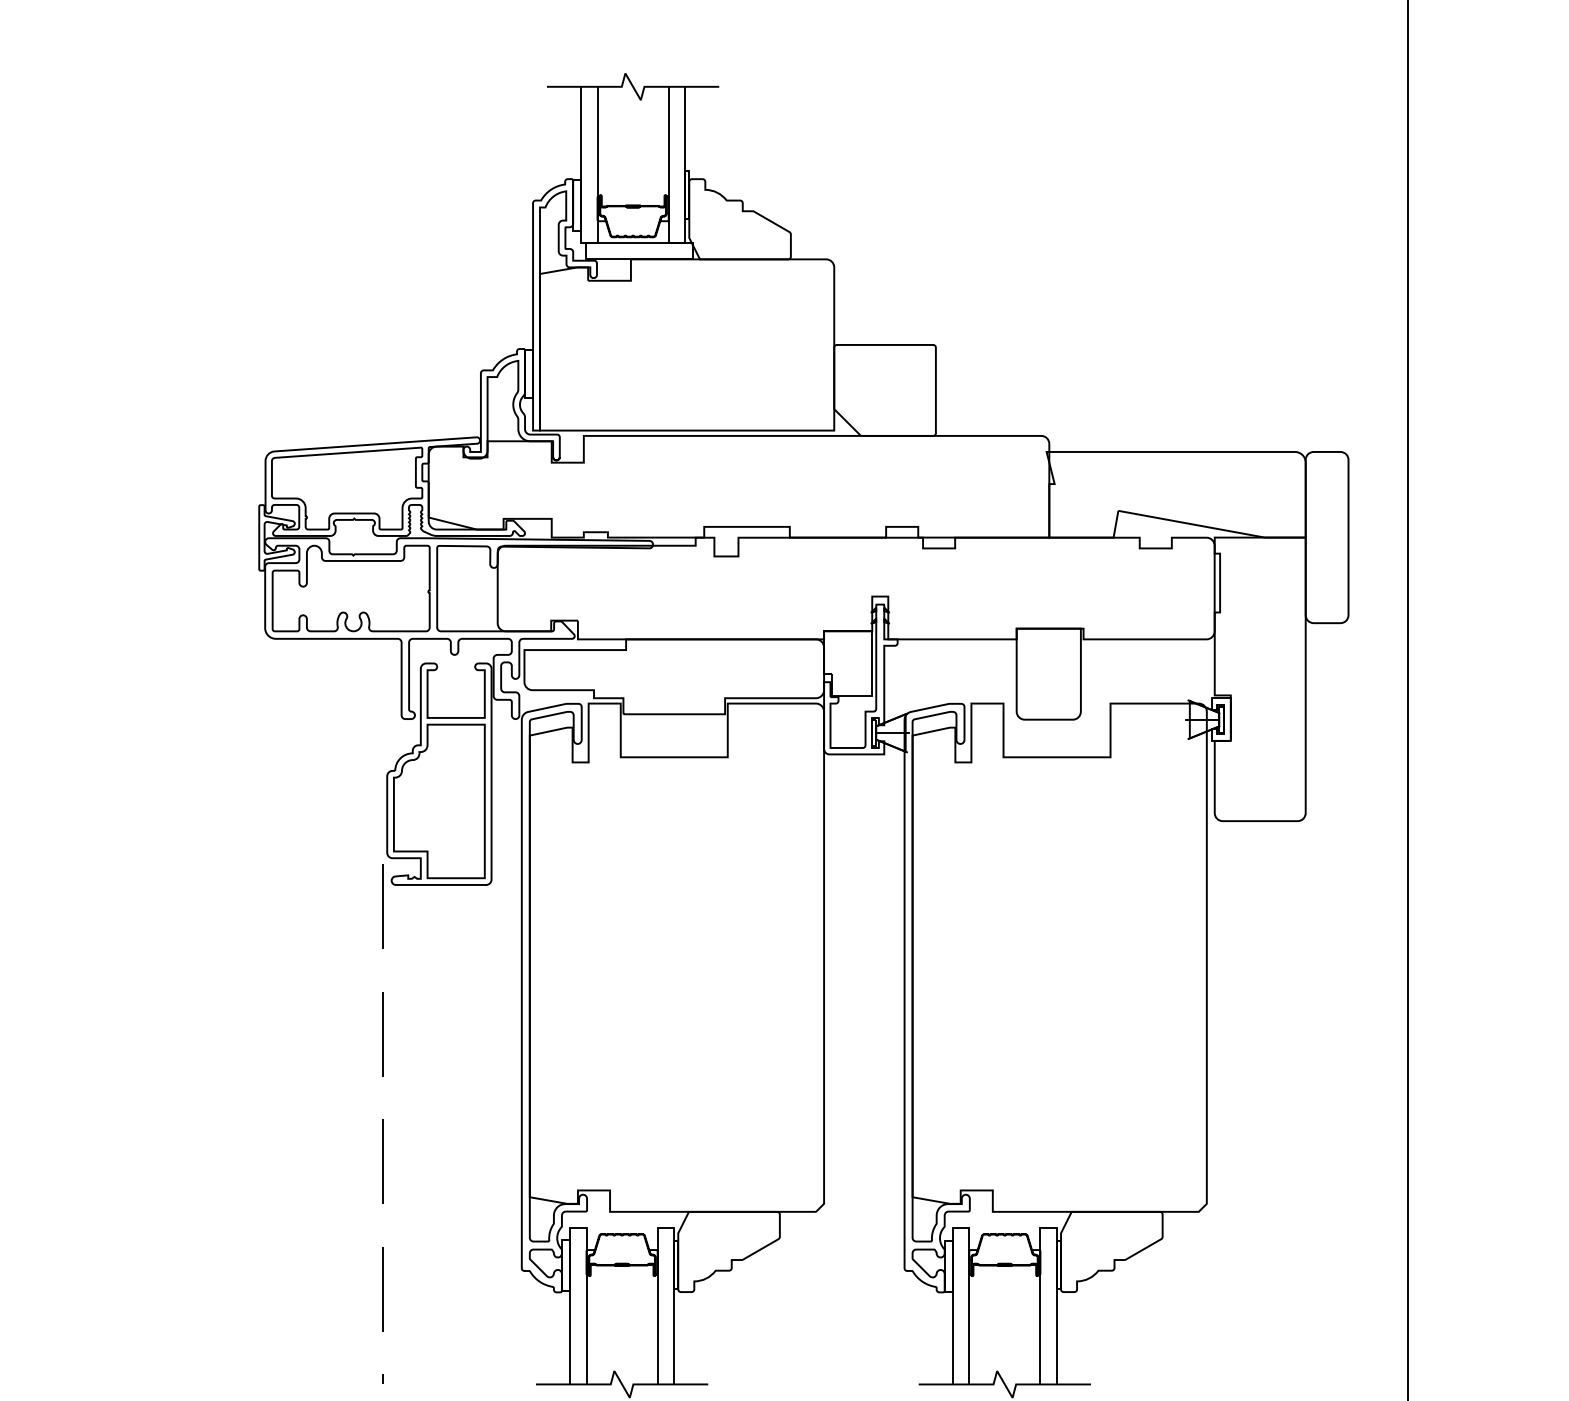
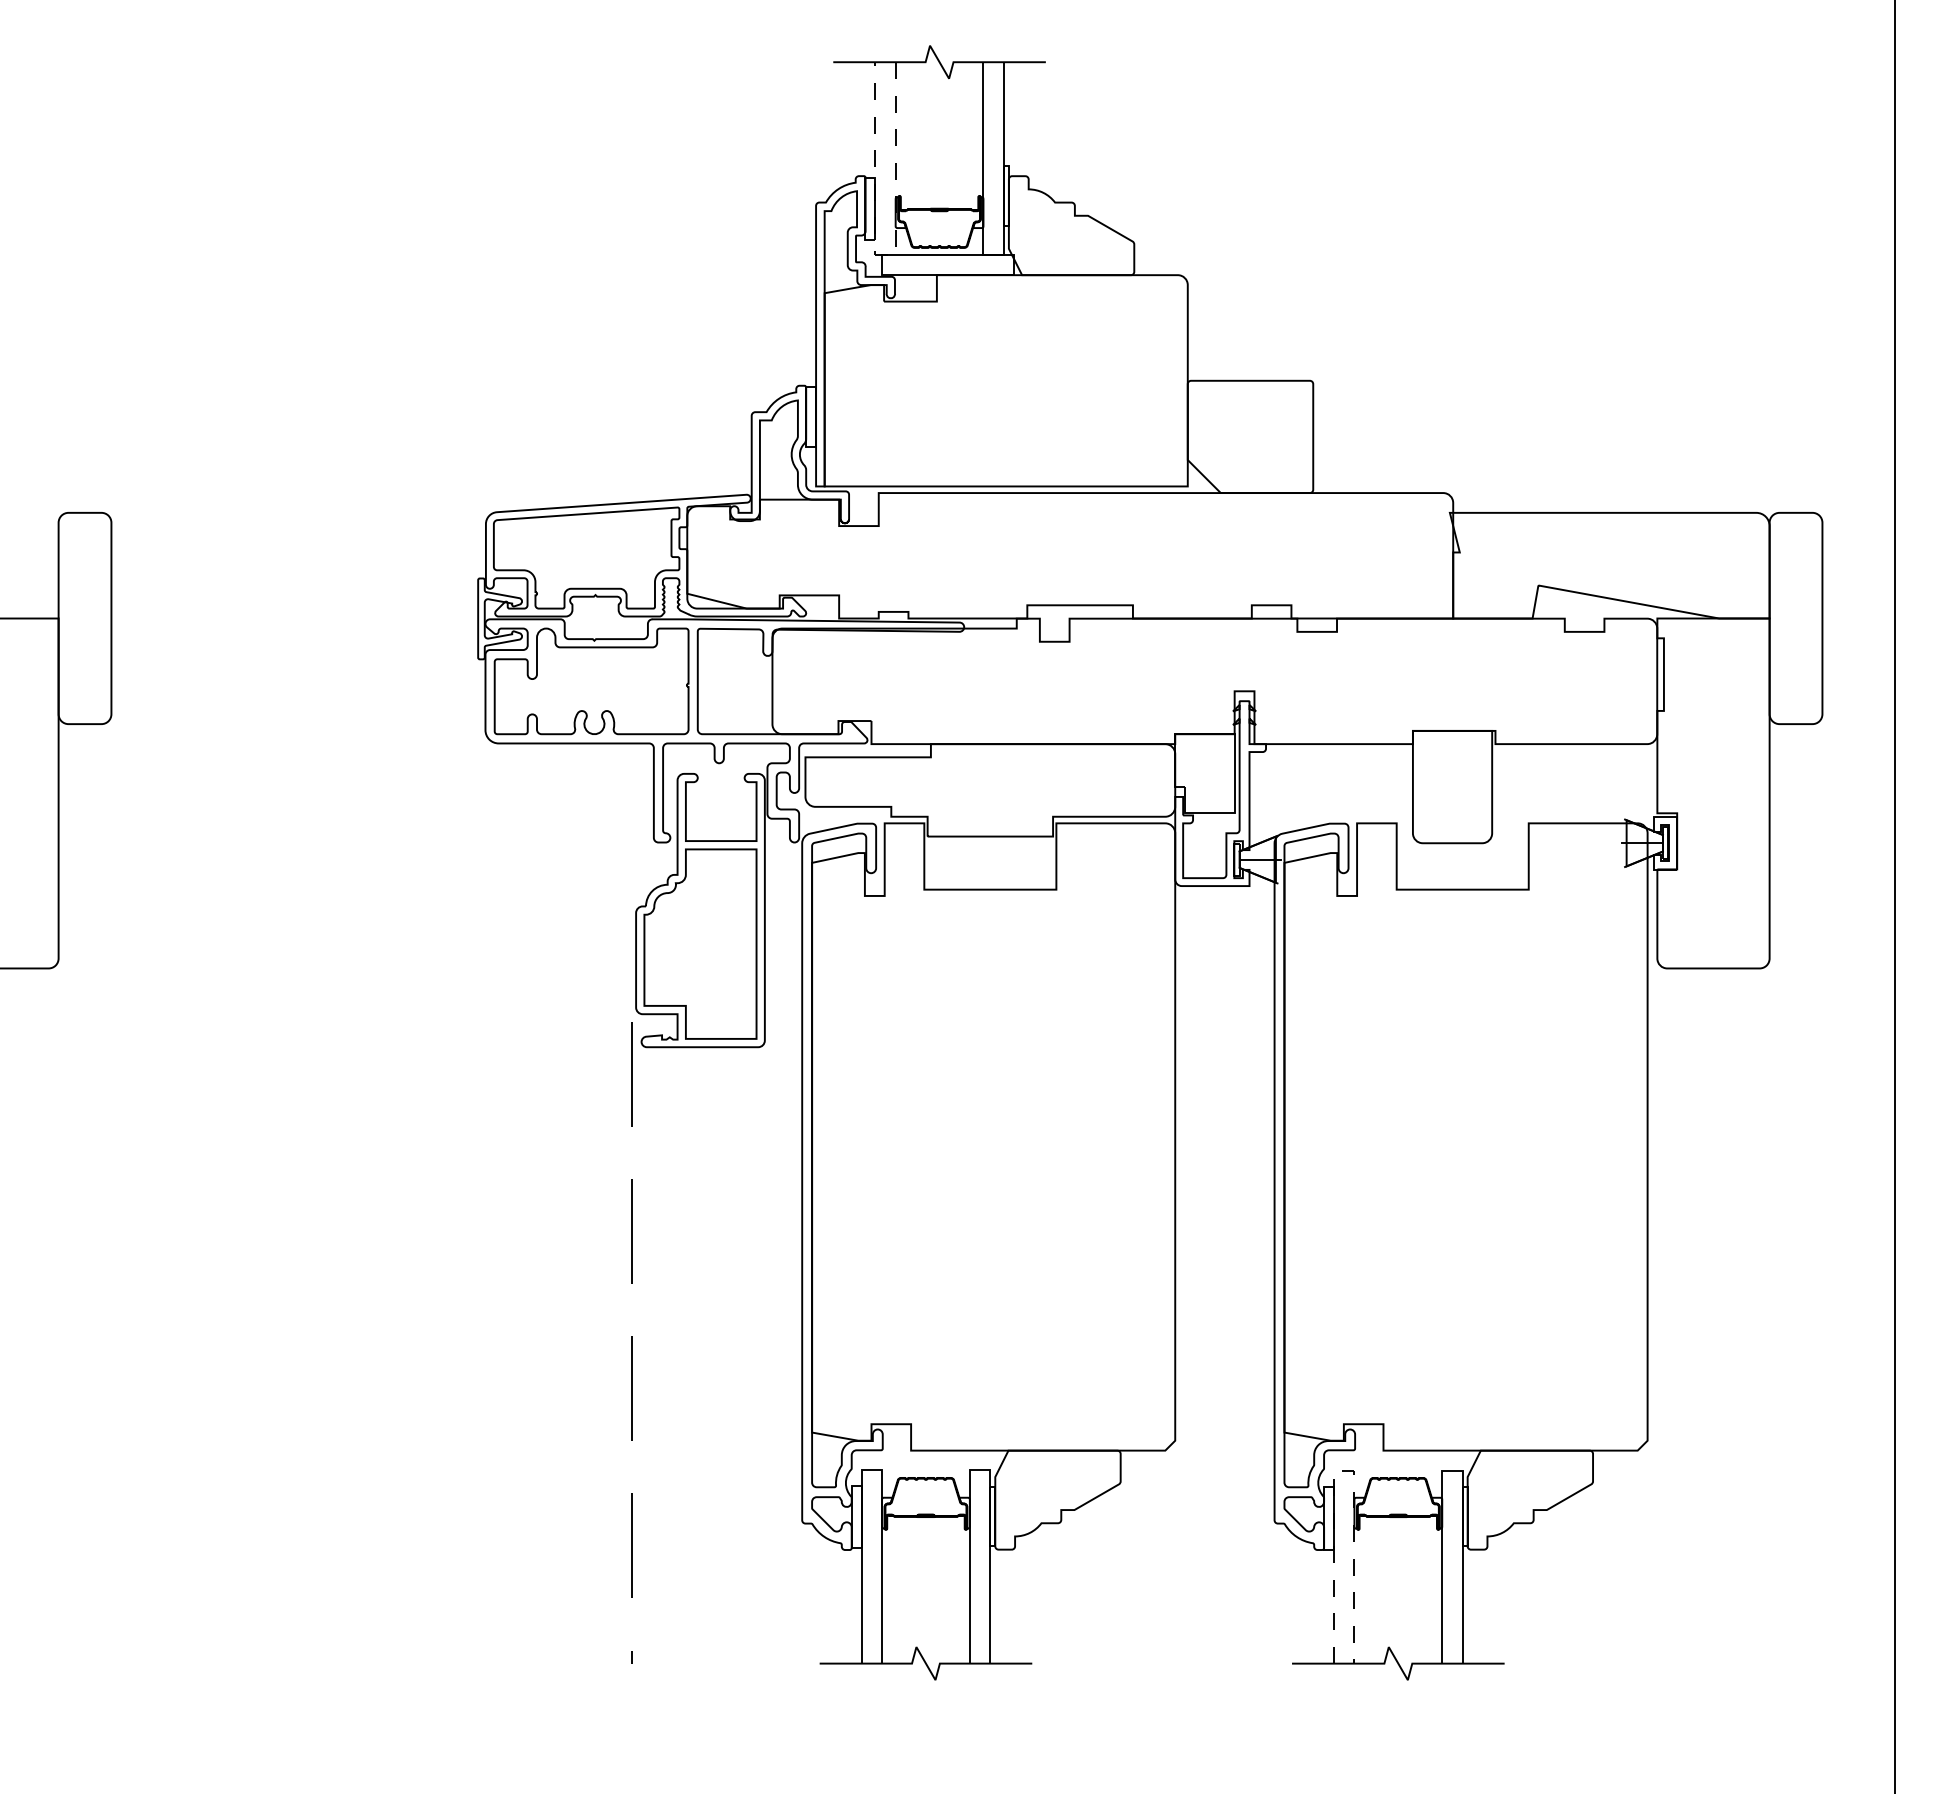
line: (588, 243) -> (884, 255), solid -> dashed
line: (961, 1227) -> (1344, 1470), solid -> dashed

